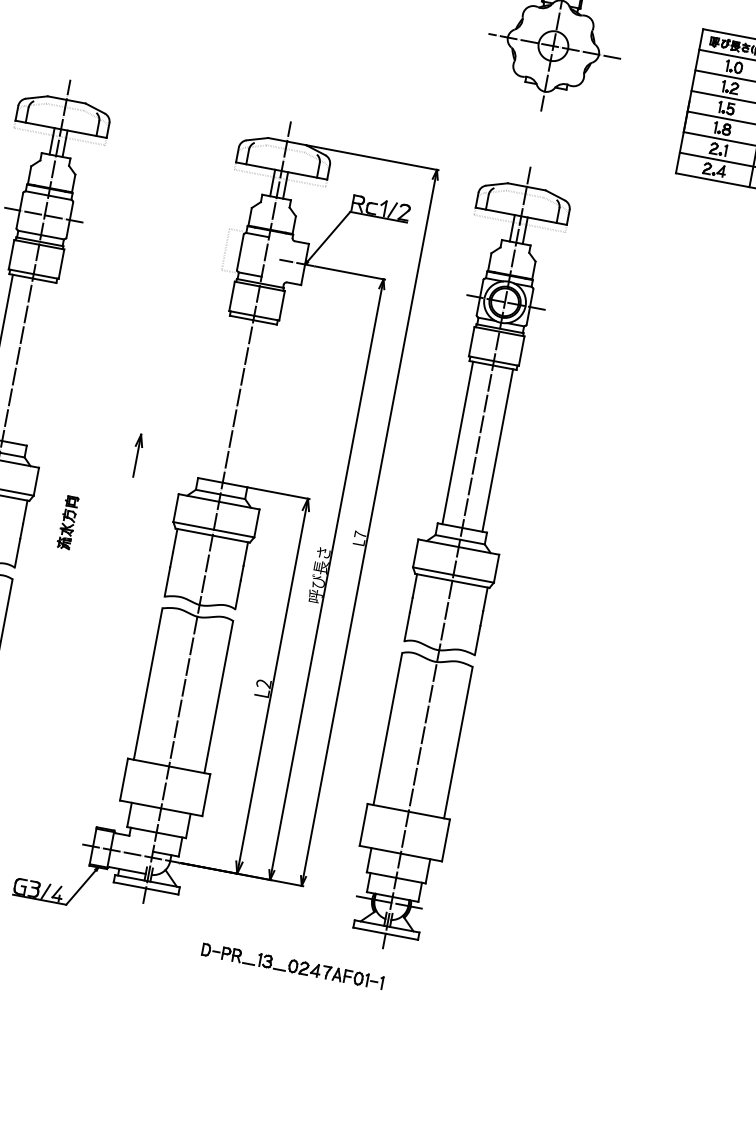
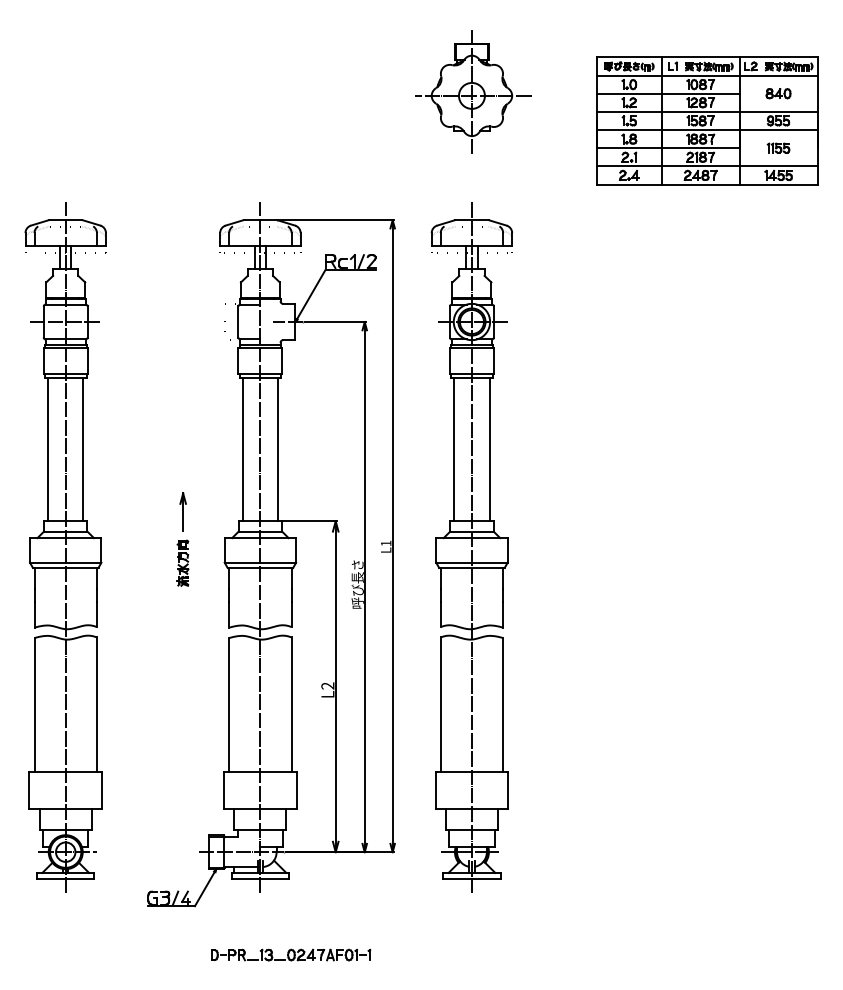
line: (37, 363) -> (83, 449), added
line: (217, 397) -> (242, 449), added
line: (258, 405) -> (278, 449), added
part: (67, 521) -> (182, 562), moved
text: (360, 534) -> (386, 543), L7 -> L1
part: (293, 965) -> (291, 954), moved

